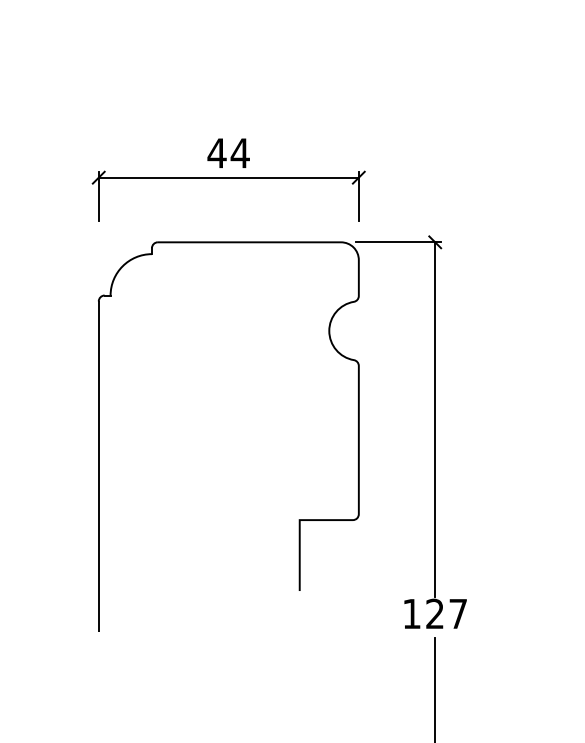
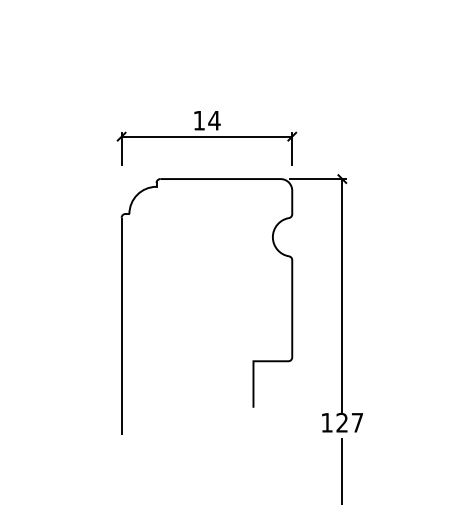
text: (217, 153) -> (199, 120), 44 -> 14

